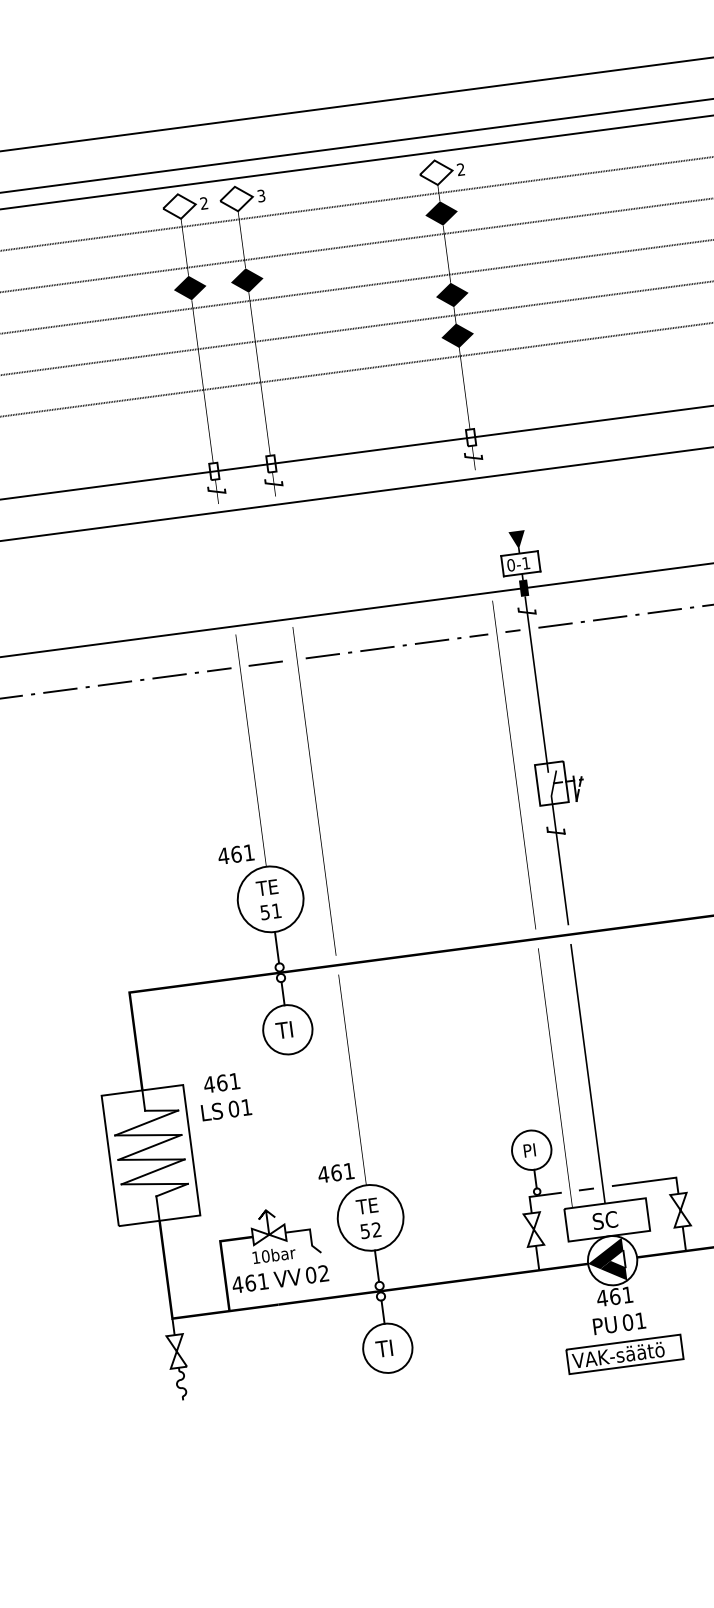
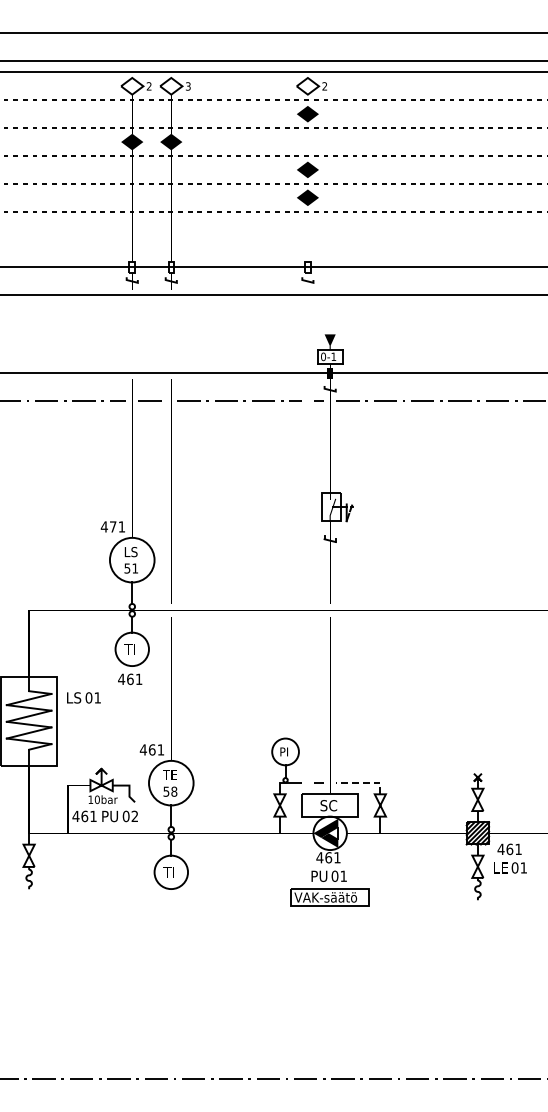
text: (235, 853) -> (112, 526), 461 -> 471
text: (266, 888) -> (130, 552), TE -> LS
text: (222, 1083) -> (130, 679), moved
line: (653, 1181) -> (364, 783), solid -> dashed
text: (376, 1229) -> (174, 791), 52 -> 58
text: (288, 1278) -> (110, 816), VV -> PU

